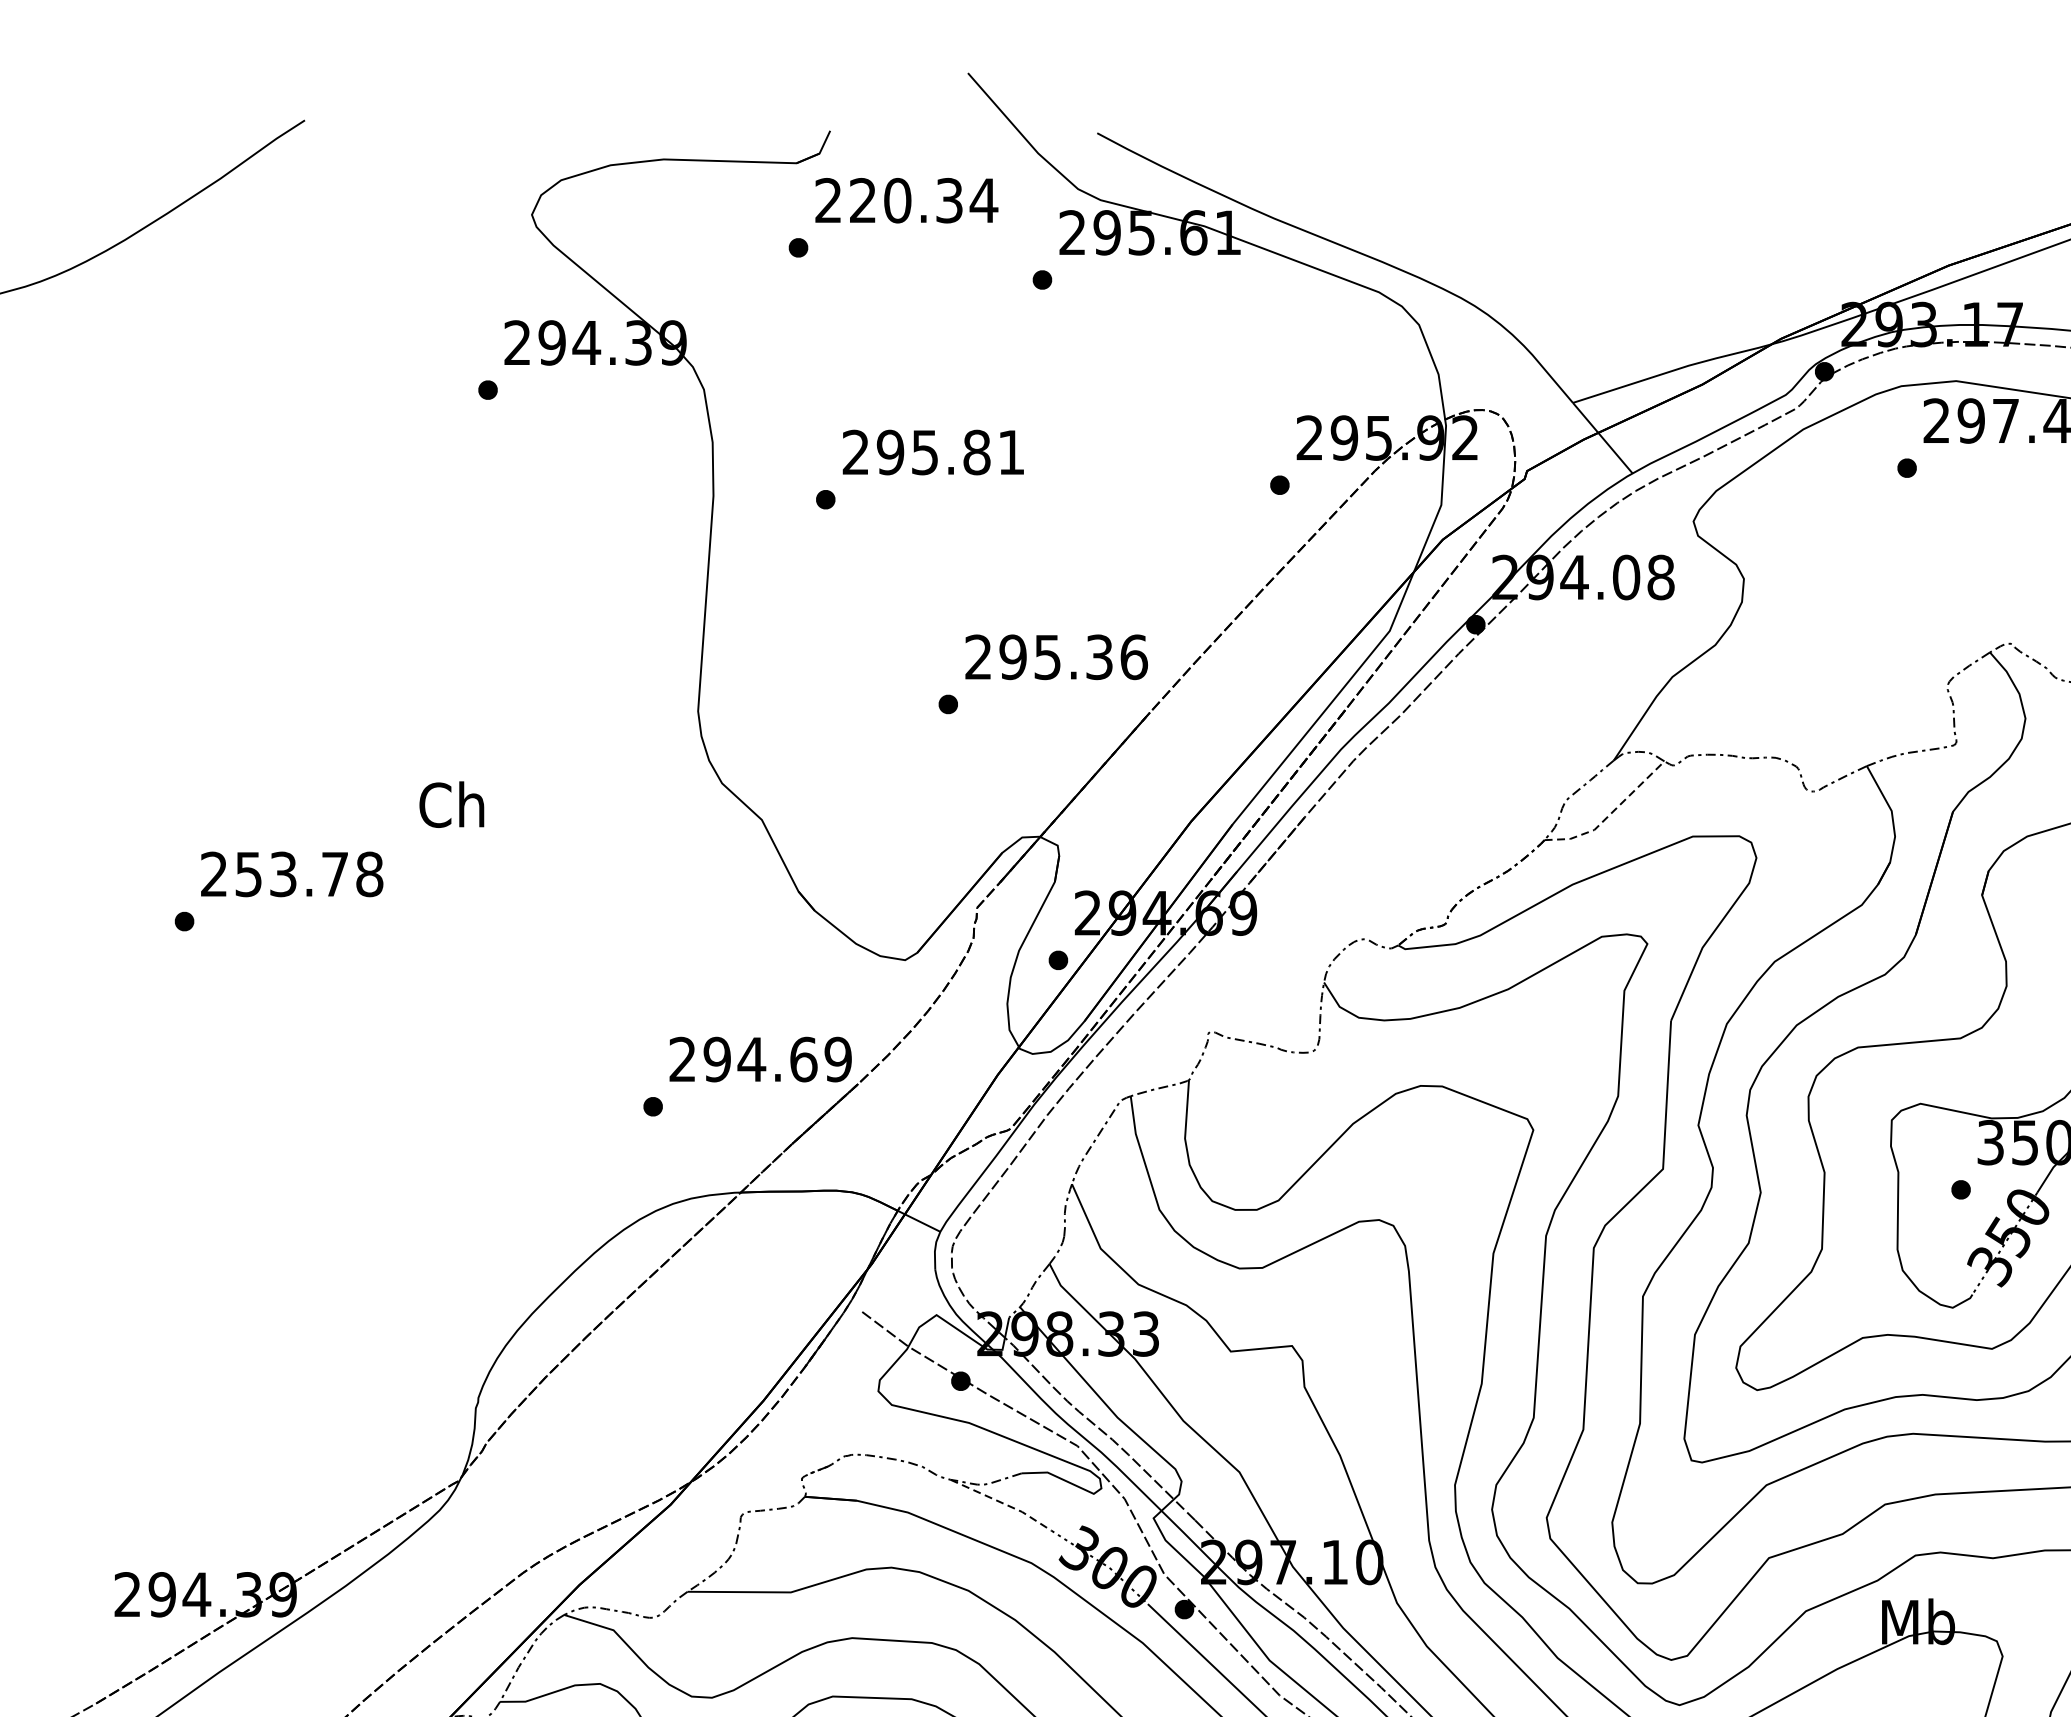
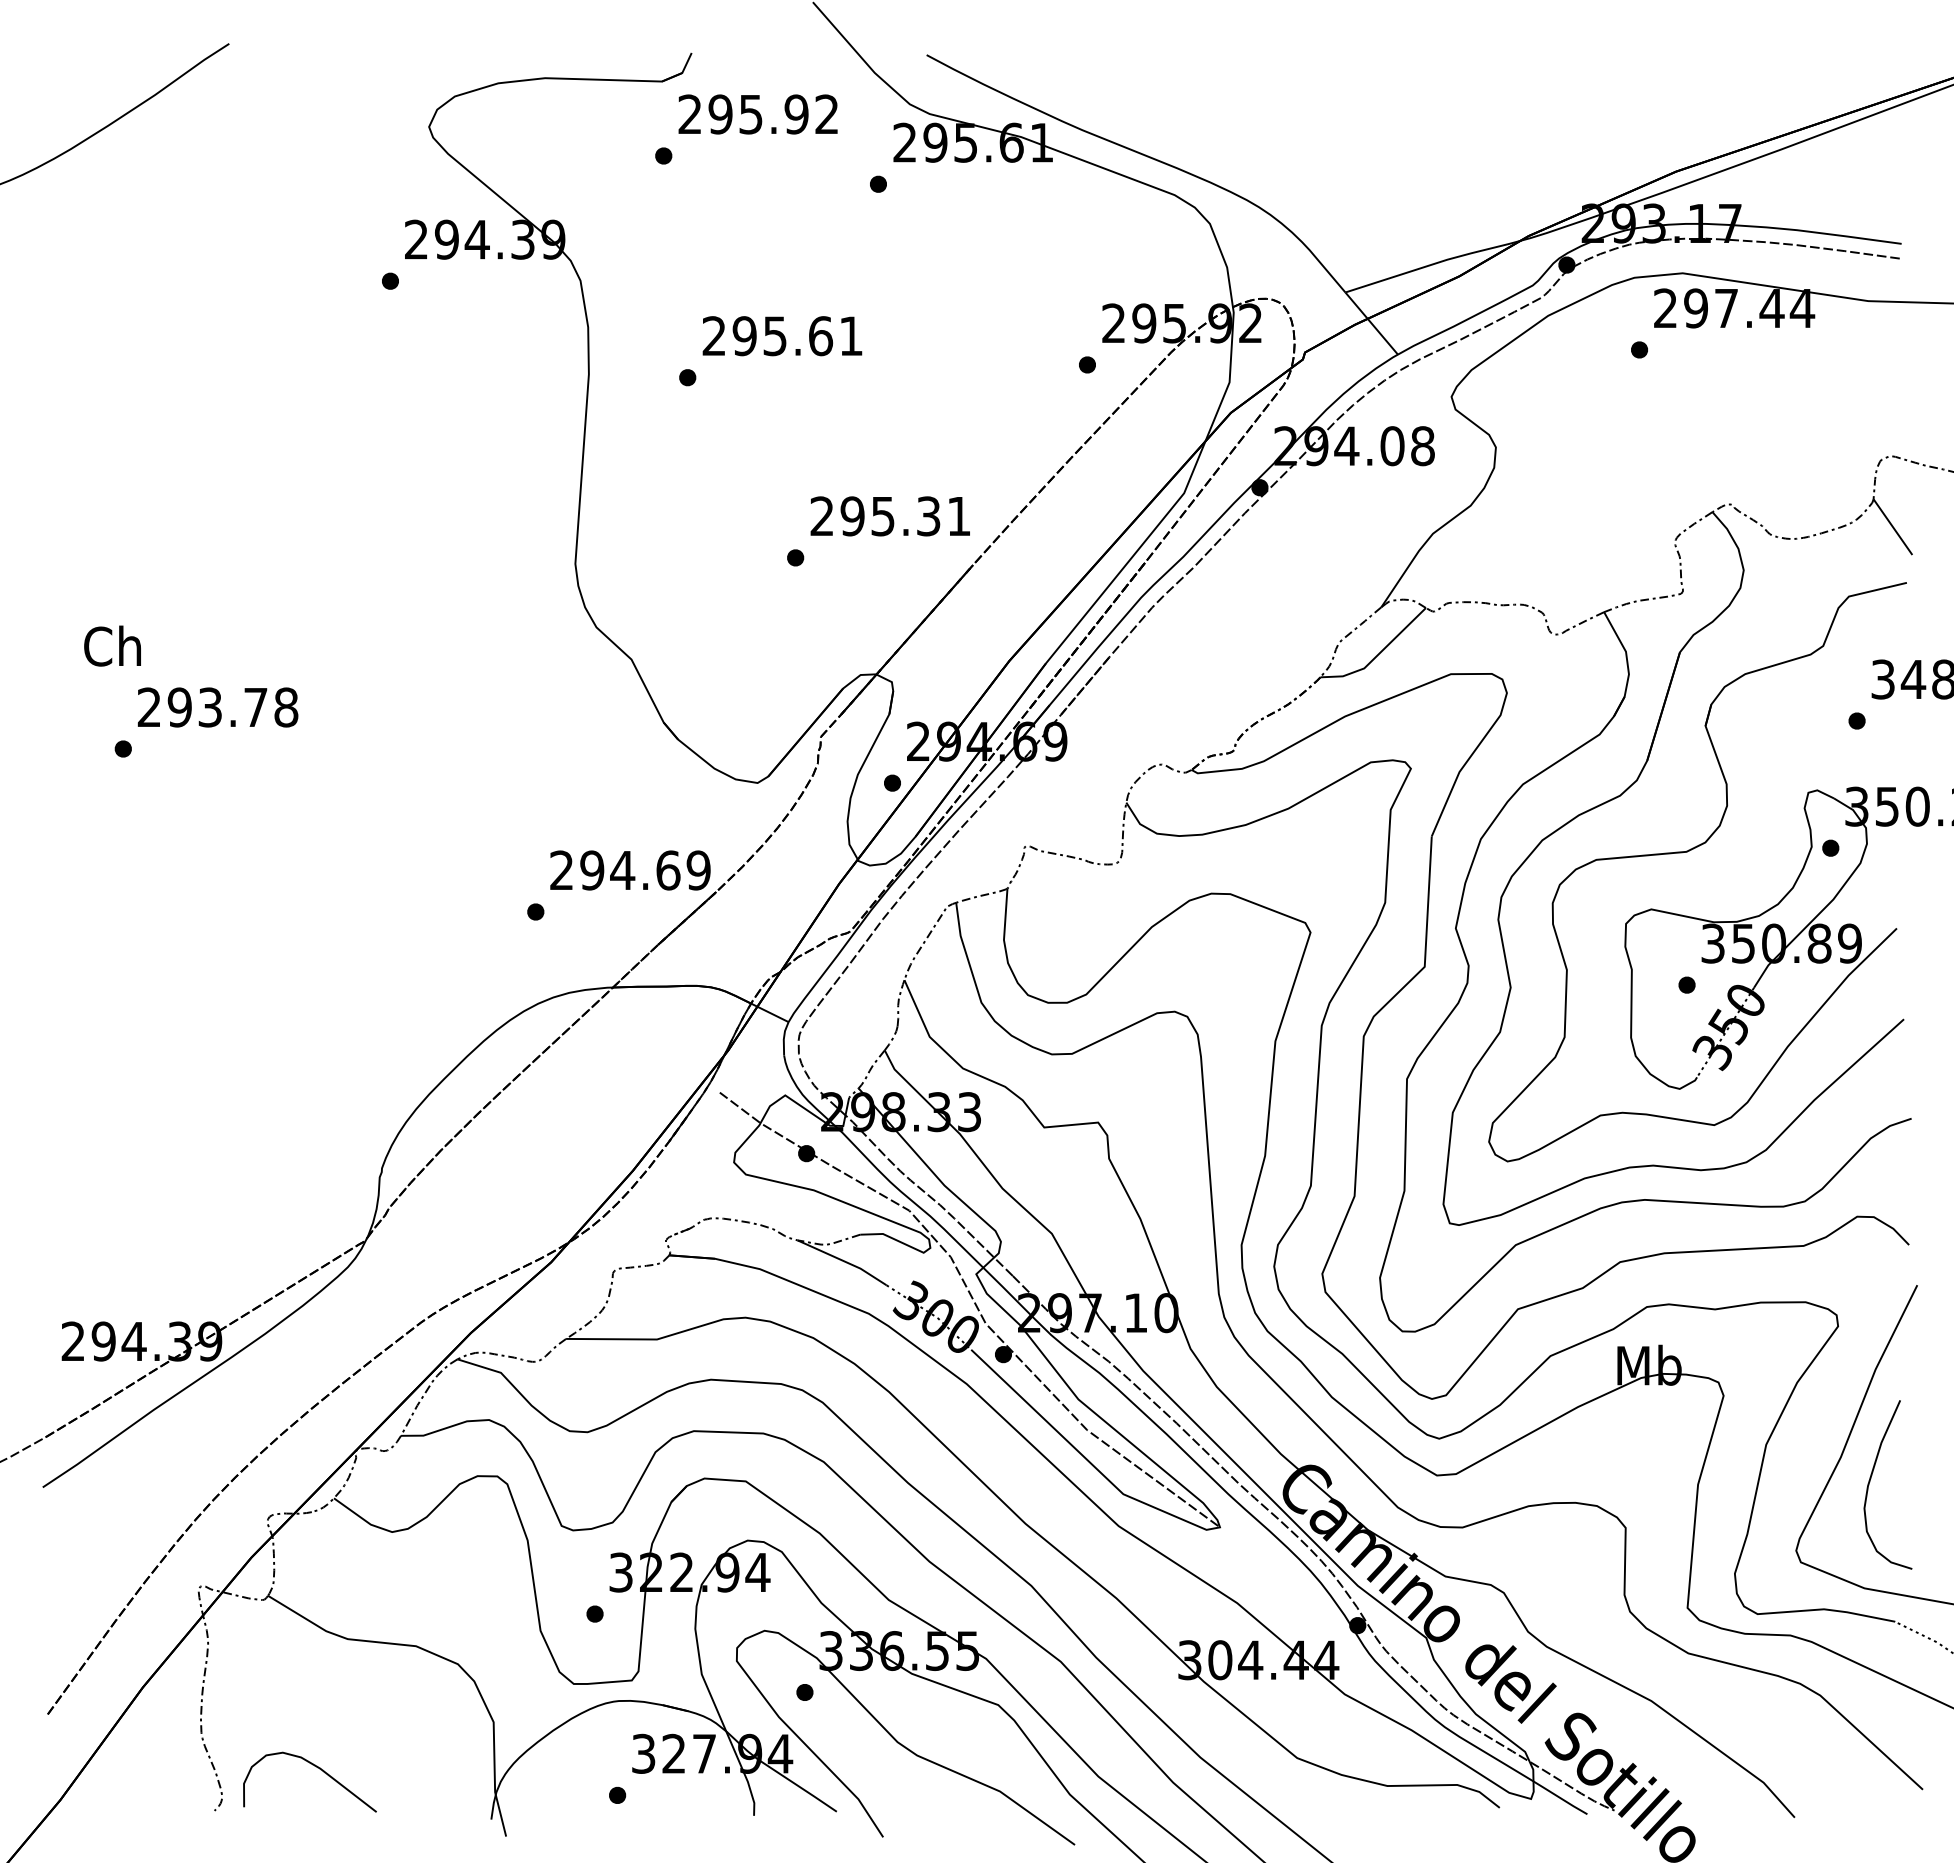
text: (923, 200) -> (773, 114), 220.34 -> 295.92
text: (977, 452) -> (821, 336), 295.81 -> 295.61
text: (1134, 657) -> (959, 516), 295.36 -> 295.31
text: (451, 803) -> (112, 645), moved
line: (1610, 814) -> (1378, 654), dashed -> solid
text: (248, 874) -> (179, 707), 253.78 -> 293.78
line: (1002, 1503) -> (843, 1261), dashed -> solid

